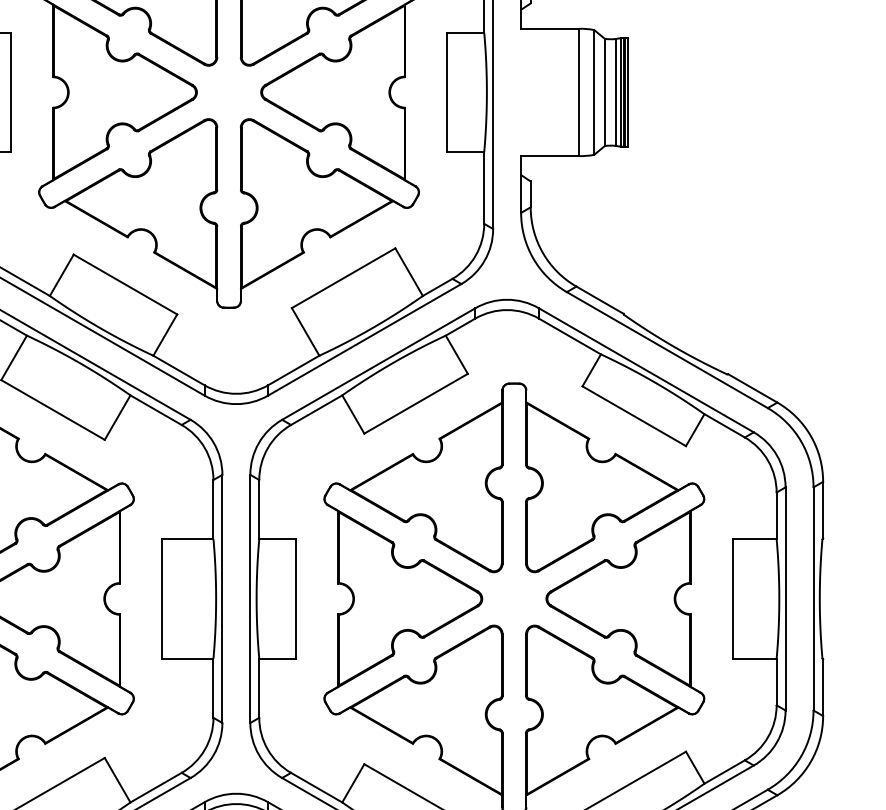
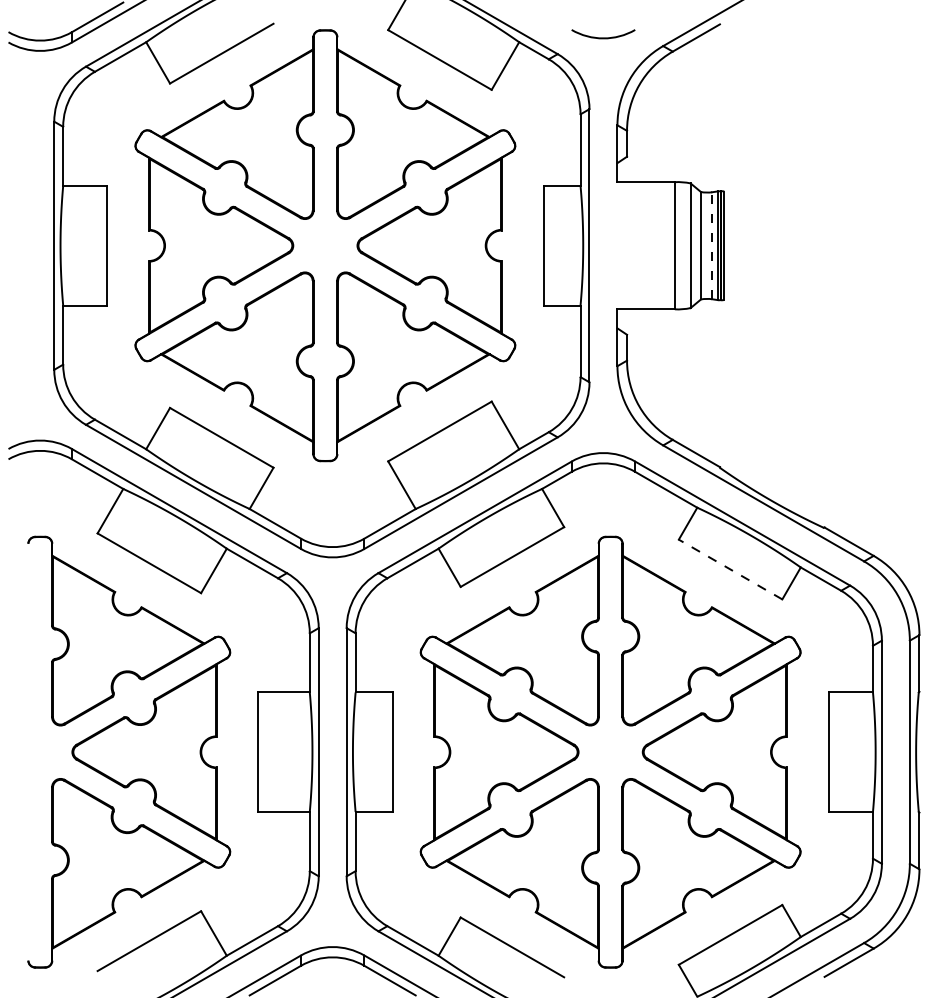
line: (616, 92) -> (712, 245), solid -> dashed
line: (634, 416) -> (730, 569), solid -> dashed

